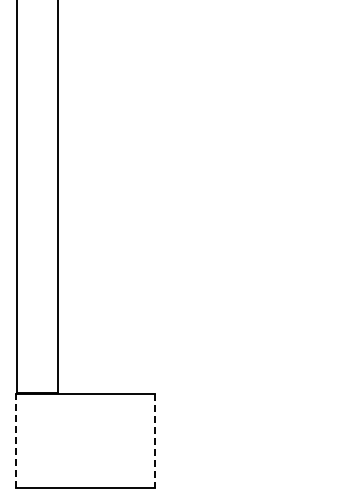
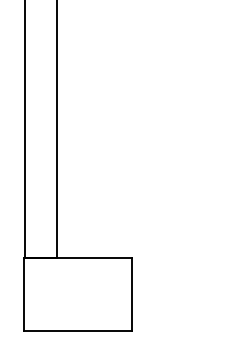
line: (16, 440) -> (24, 294), dashed -> solid
line: (154, 441) -> (131, 295), dashed -> solid

